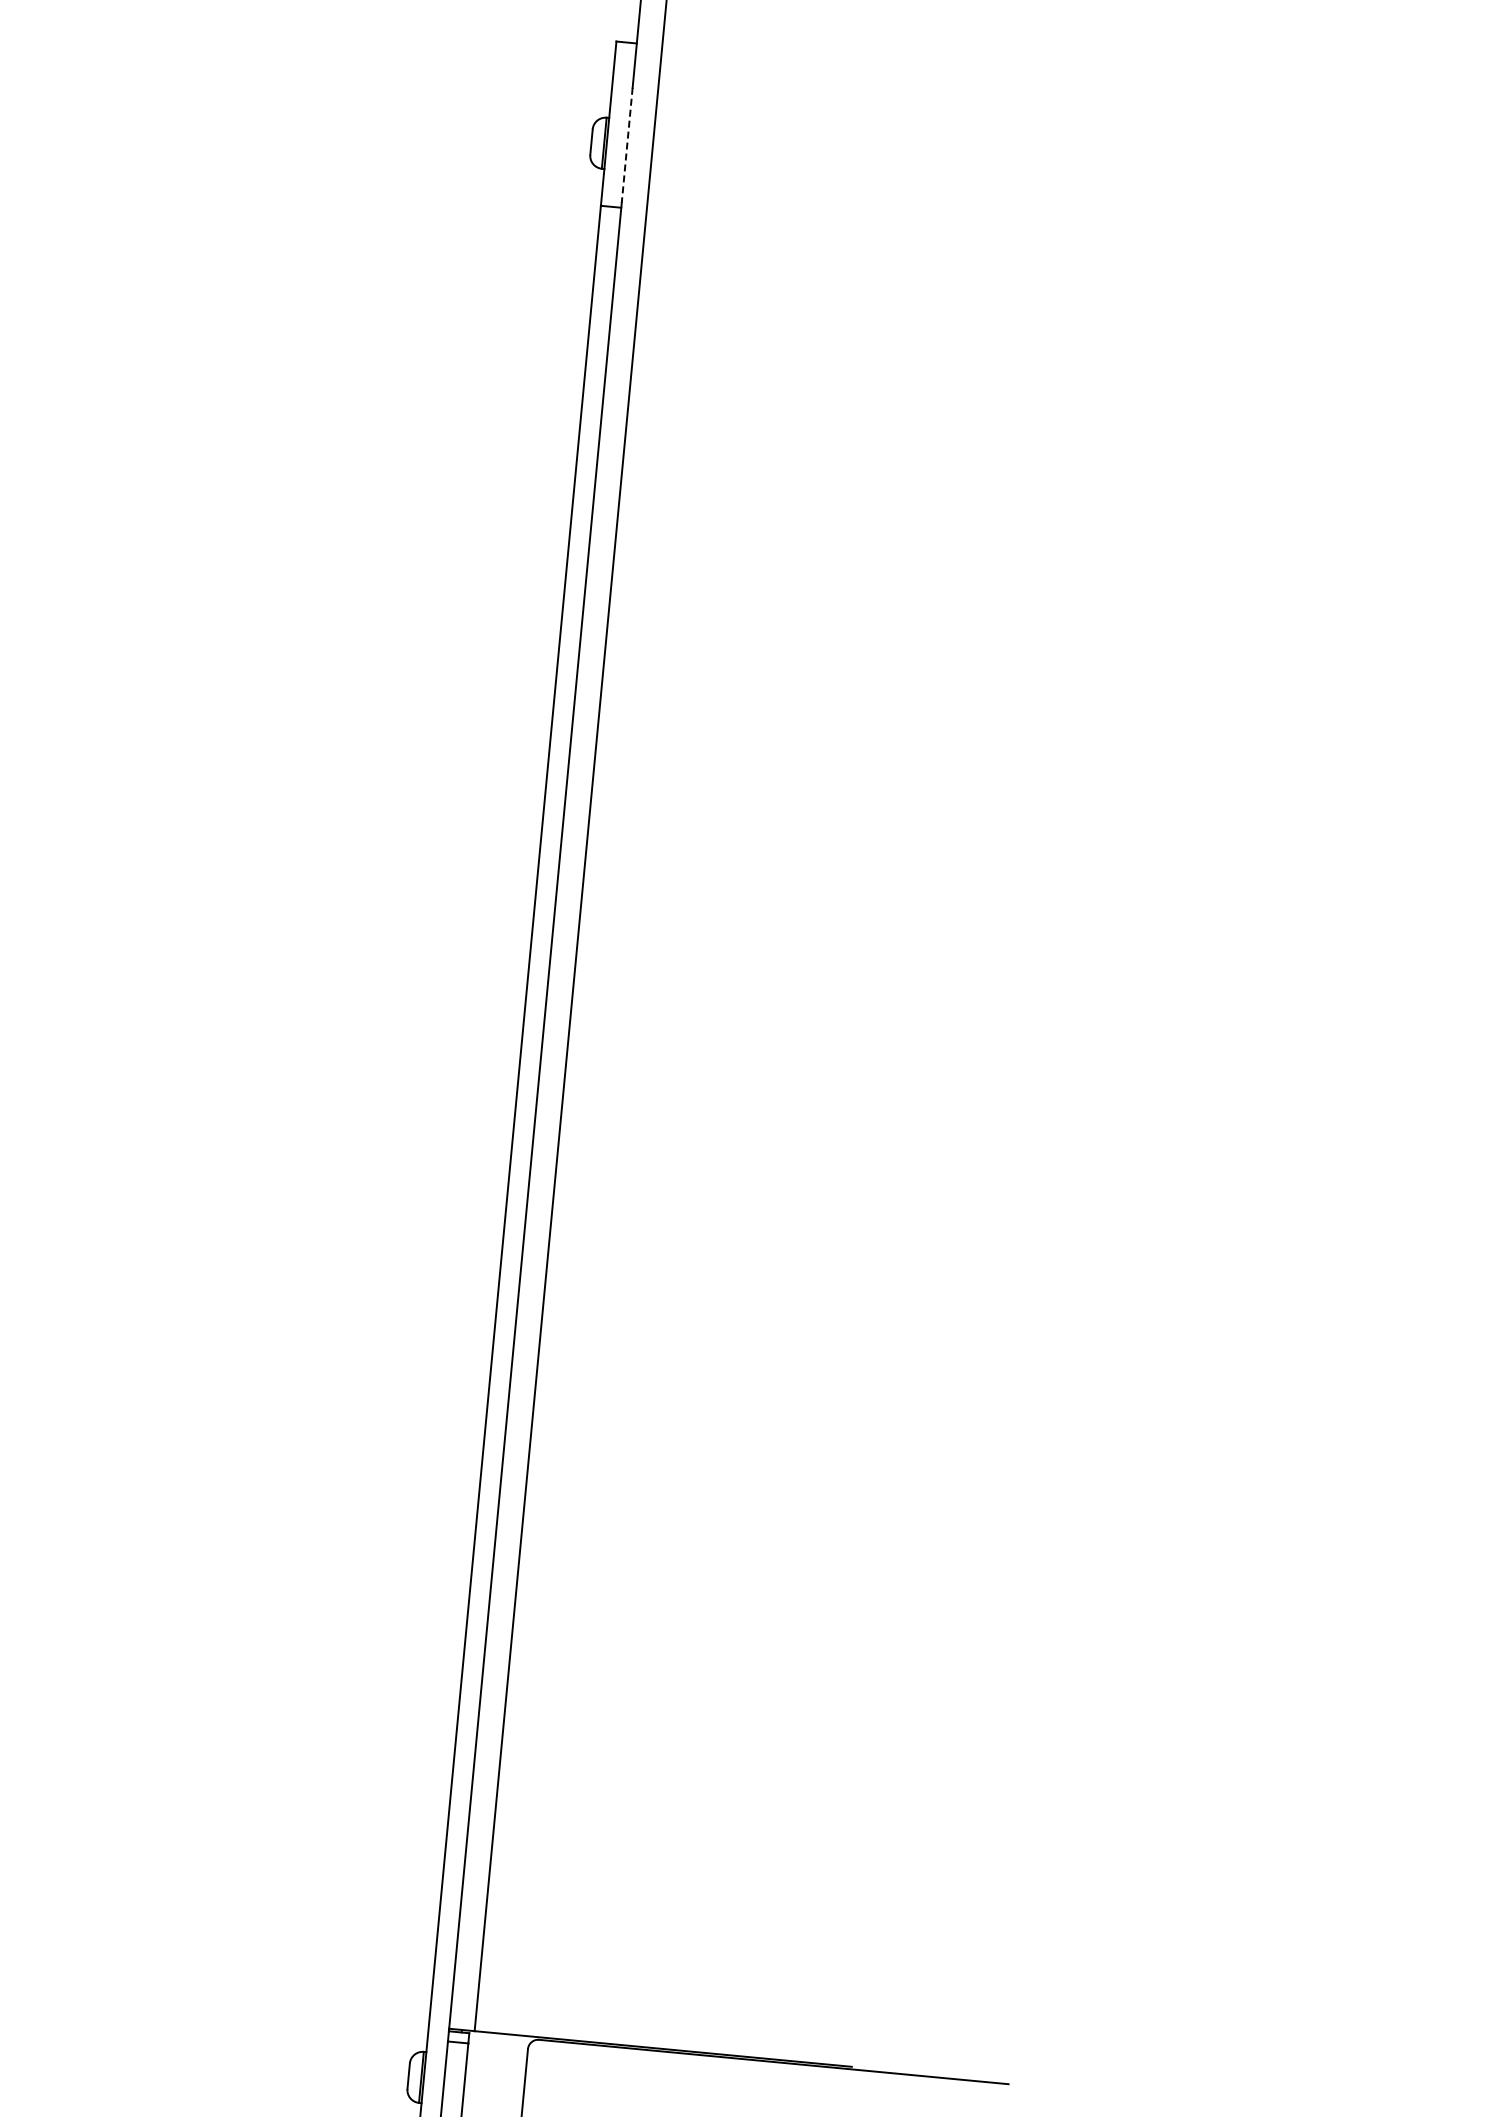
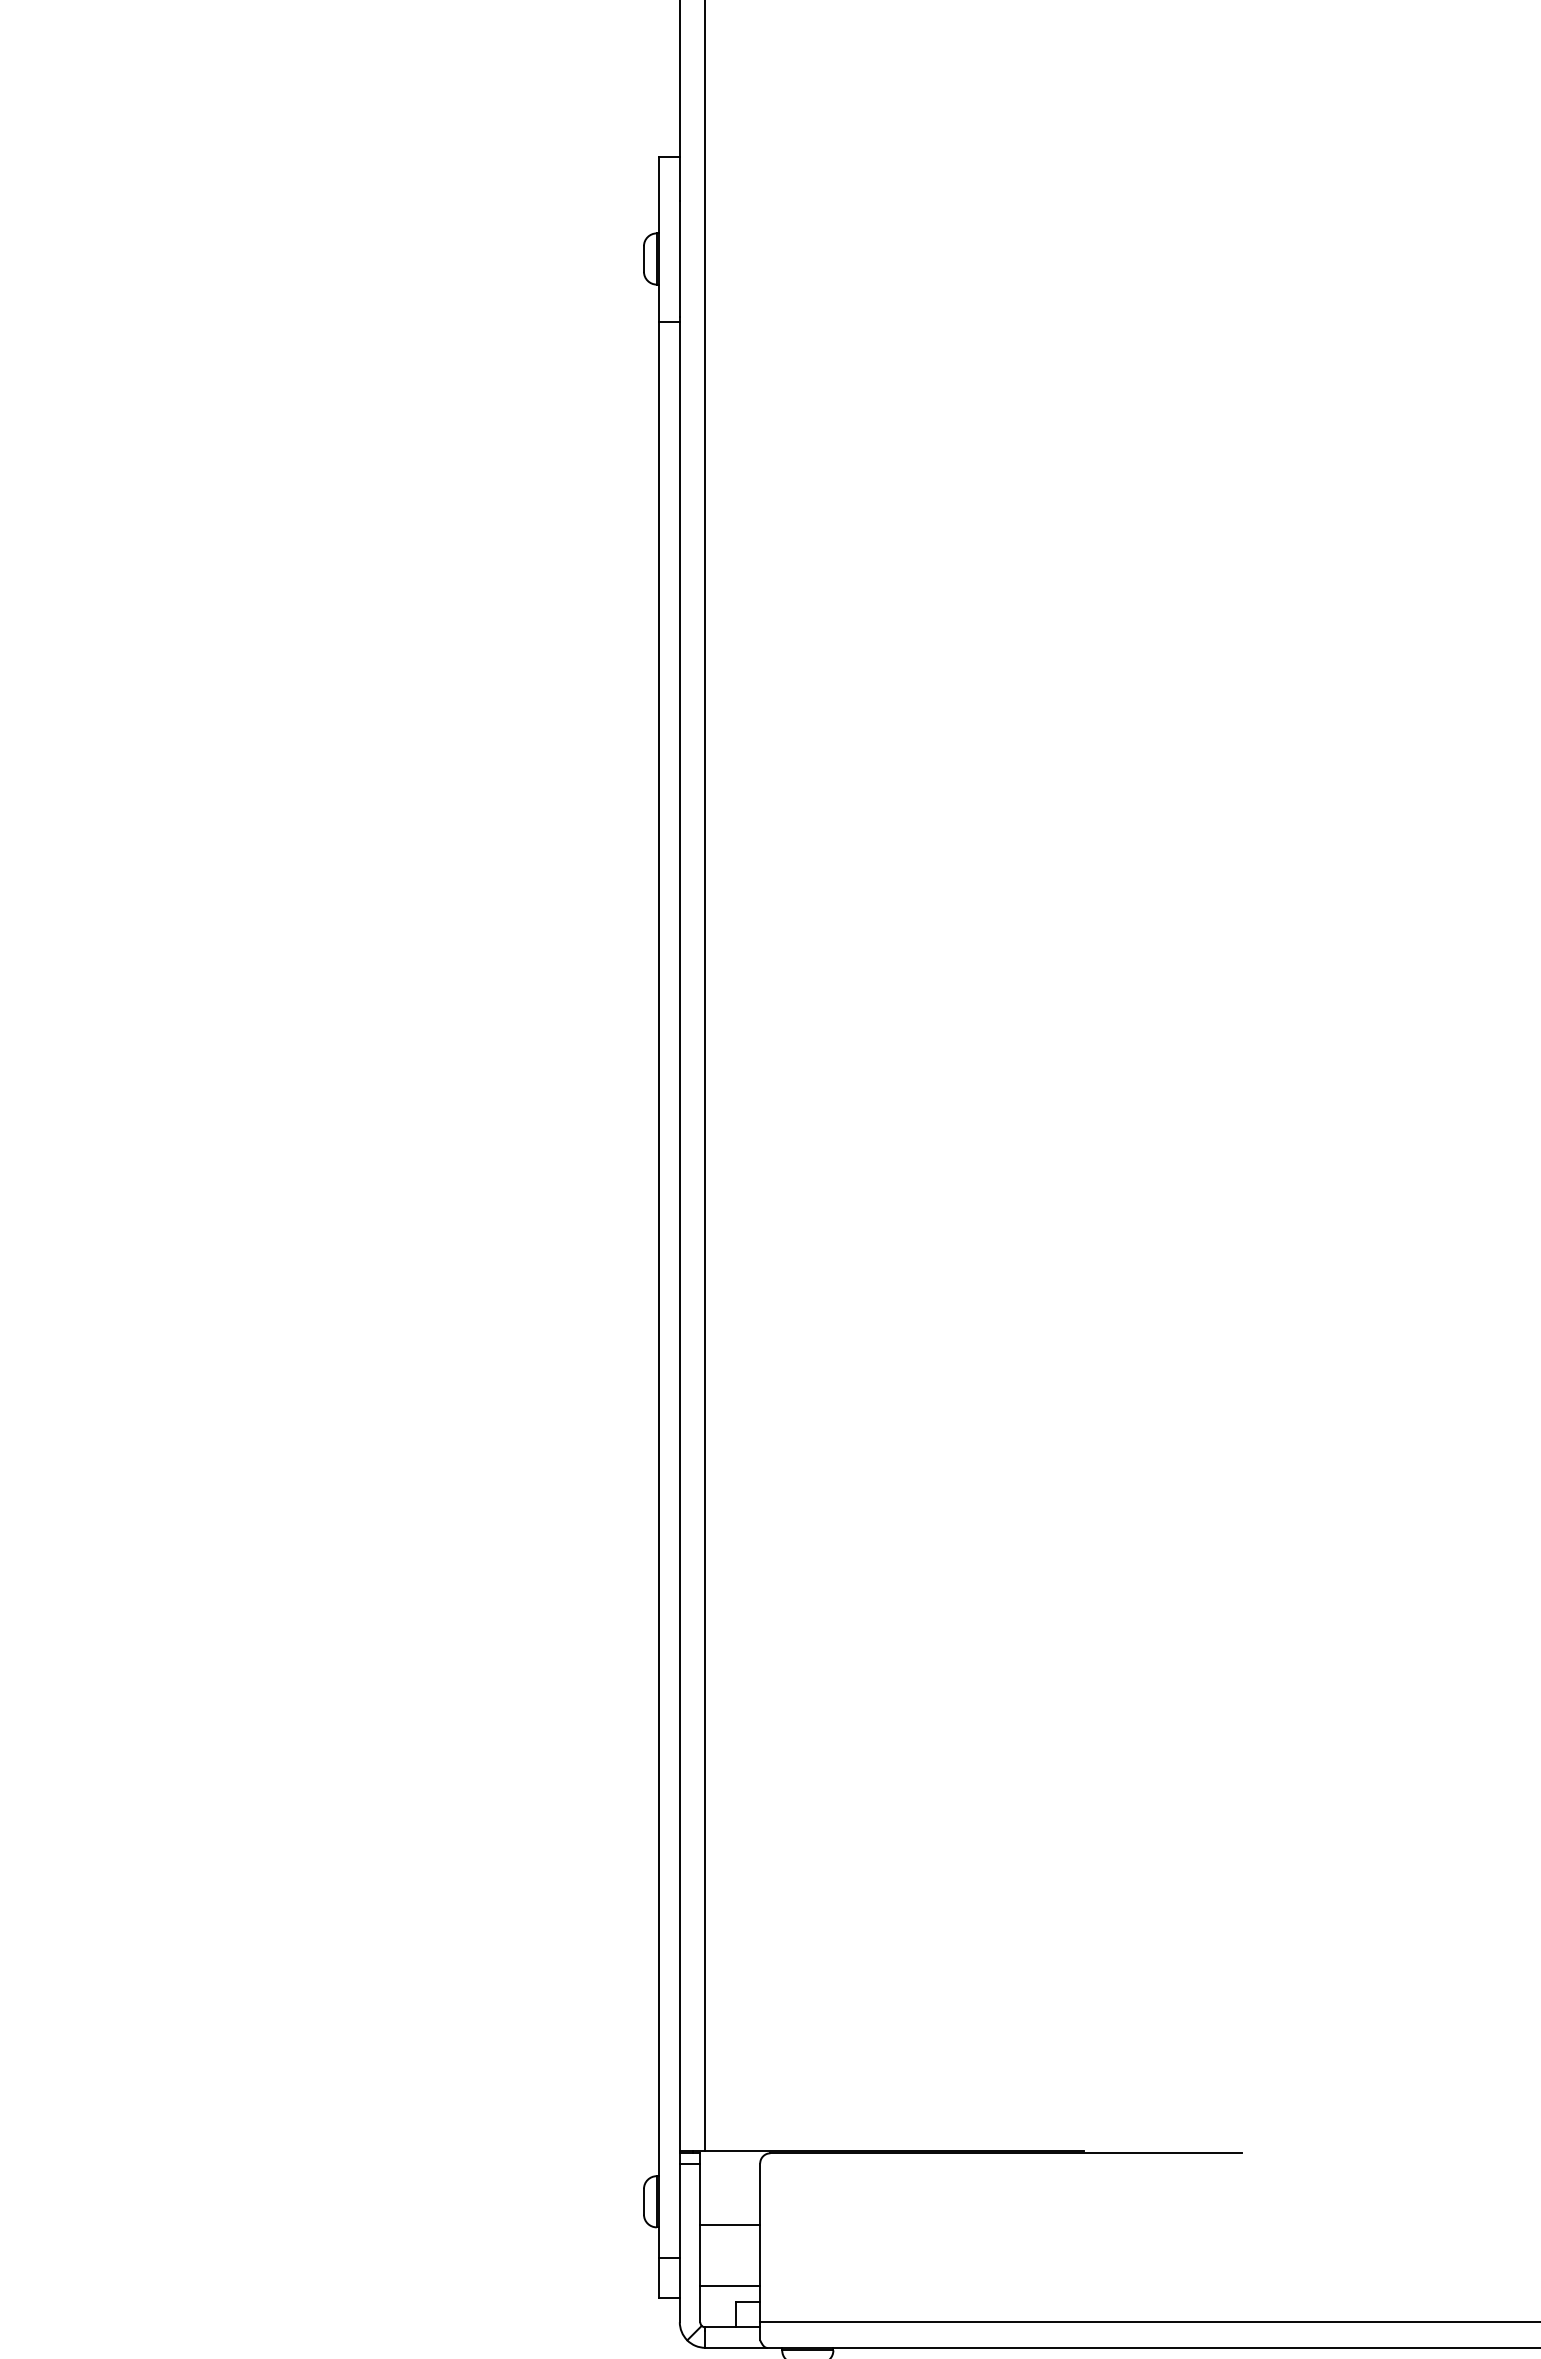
line: (626, 145) -> (679, 259), dashed -> solid
line: (492, 2106) -> (730, 2224), added

